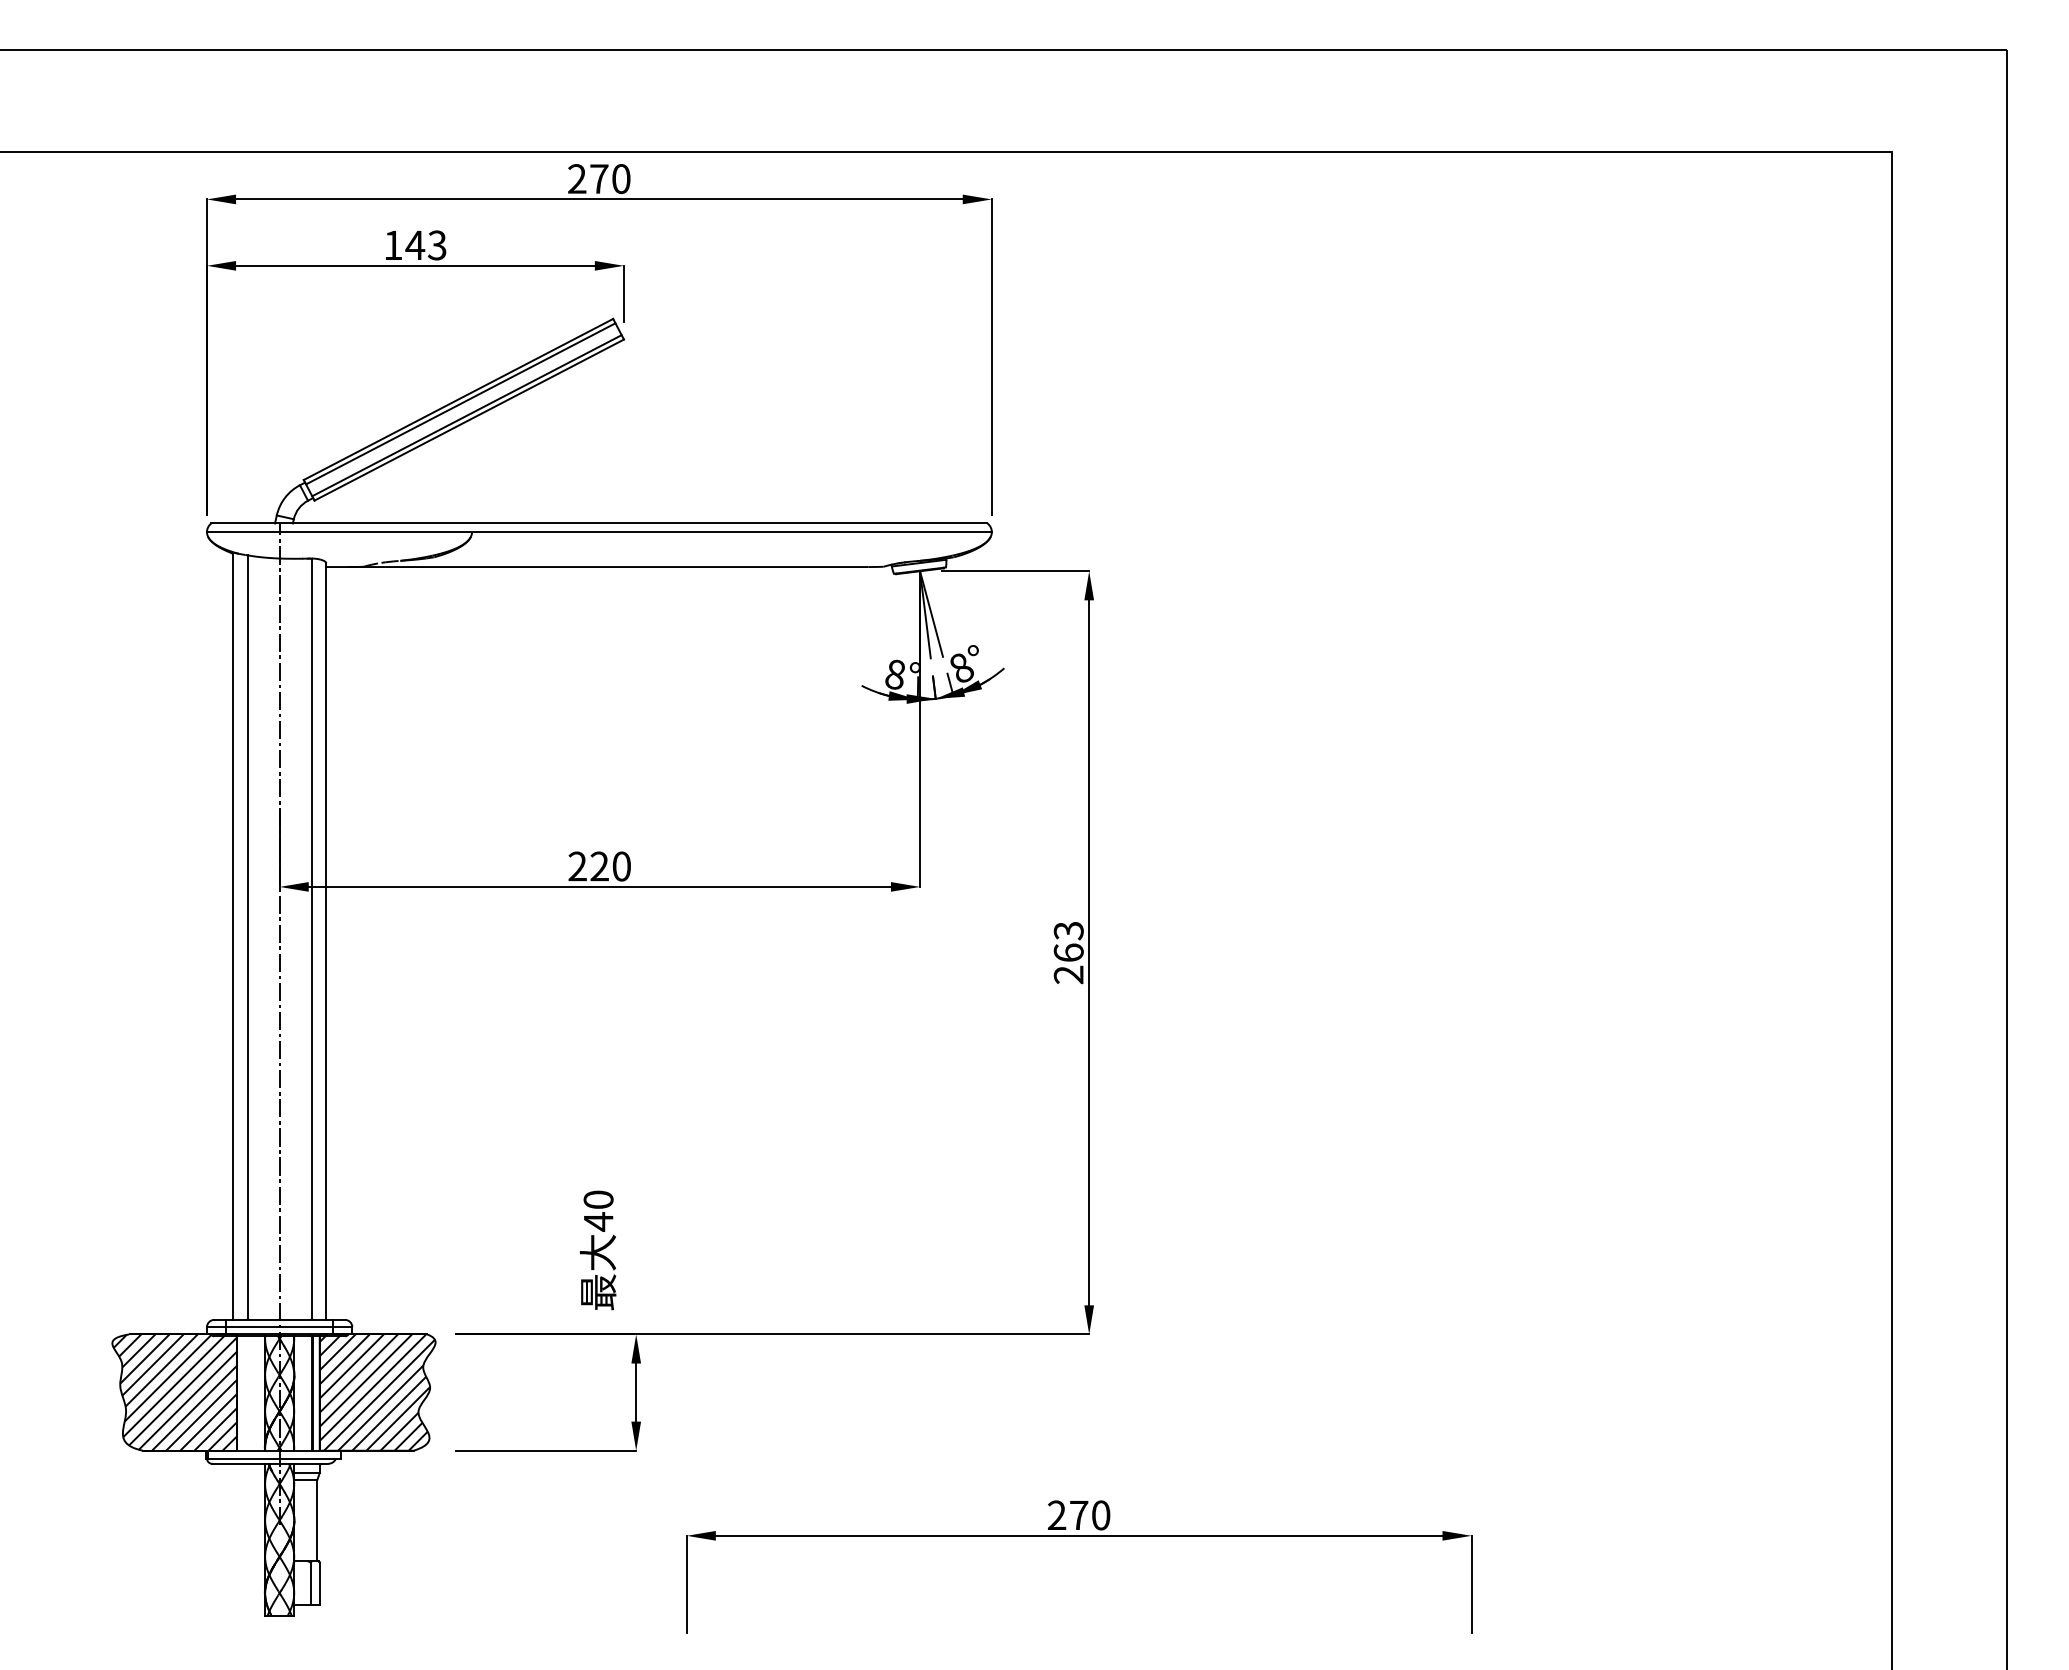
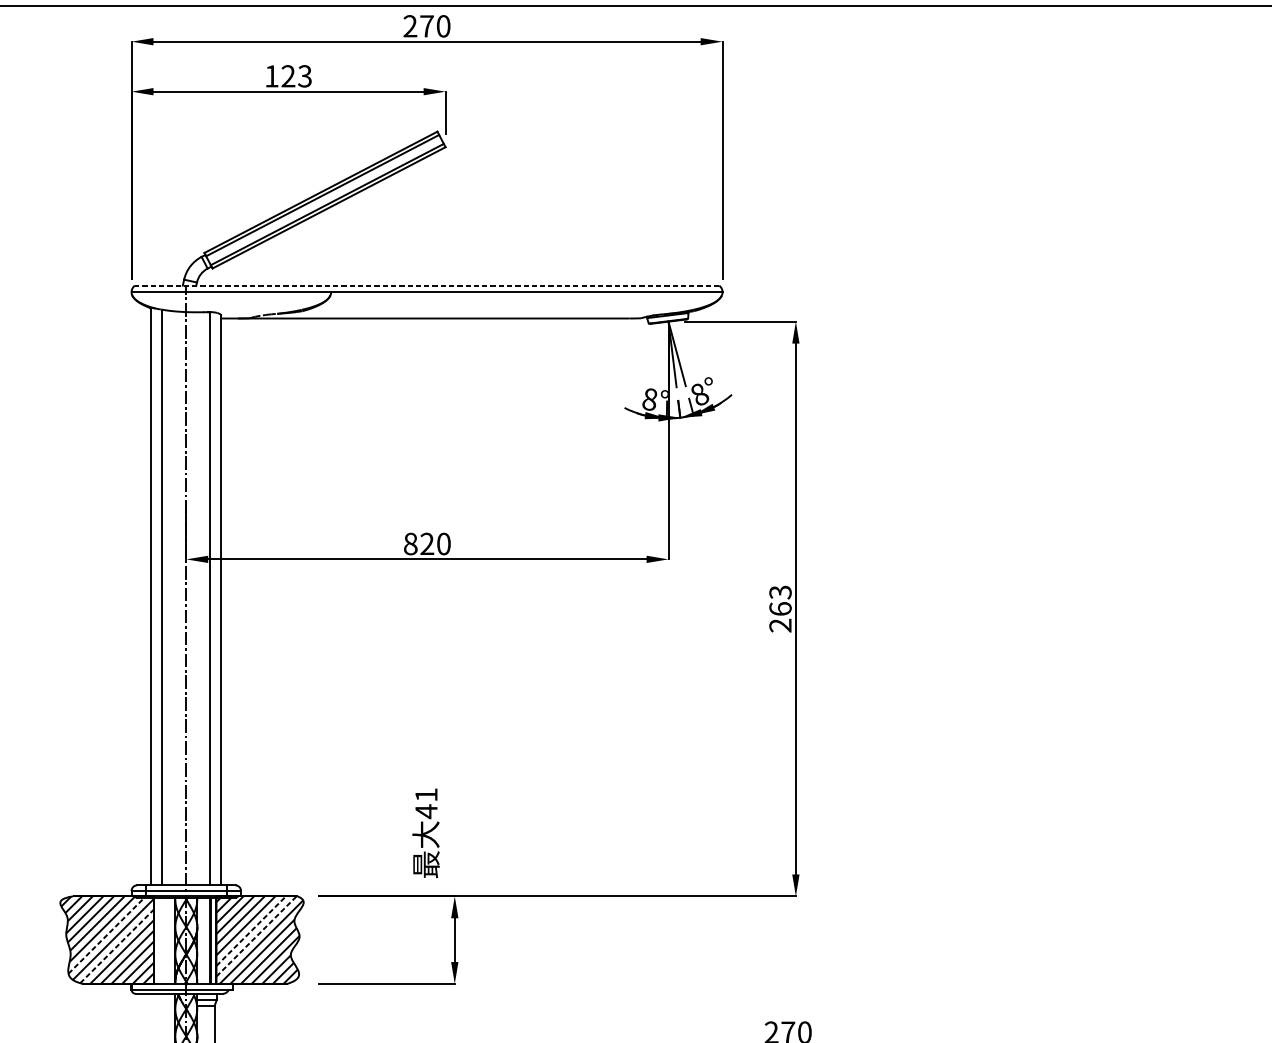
text: (415, 244) -> (288, 75), 143 -> 123
line: (598, 523) -> (426, 285), solid -> dashed
text: (577, 866) -> (410, 543), 220 -> 820
text: (598, 1199) -> (426, 794), 40 -> 41
line: (366, 1380) -> (251, 931), solid -> dashed
line: (174, 1385) -> (107, 934), solid -> dashed
line: (373, 1387) -> (256, 936), solid -> dashed
line: (188, 1400) -> (117, 946), solid -> dashed

